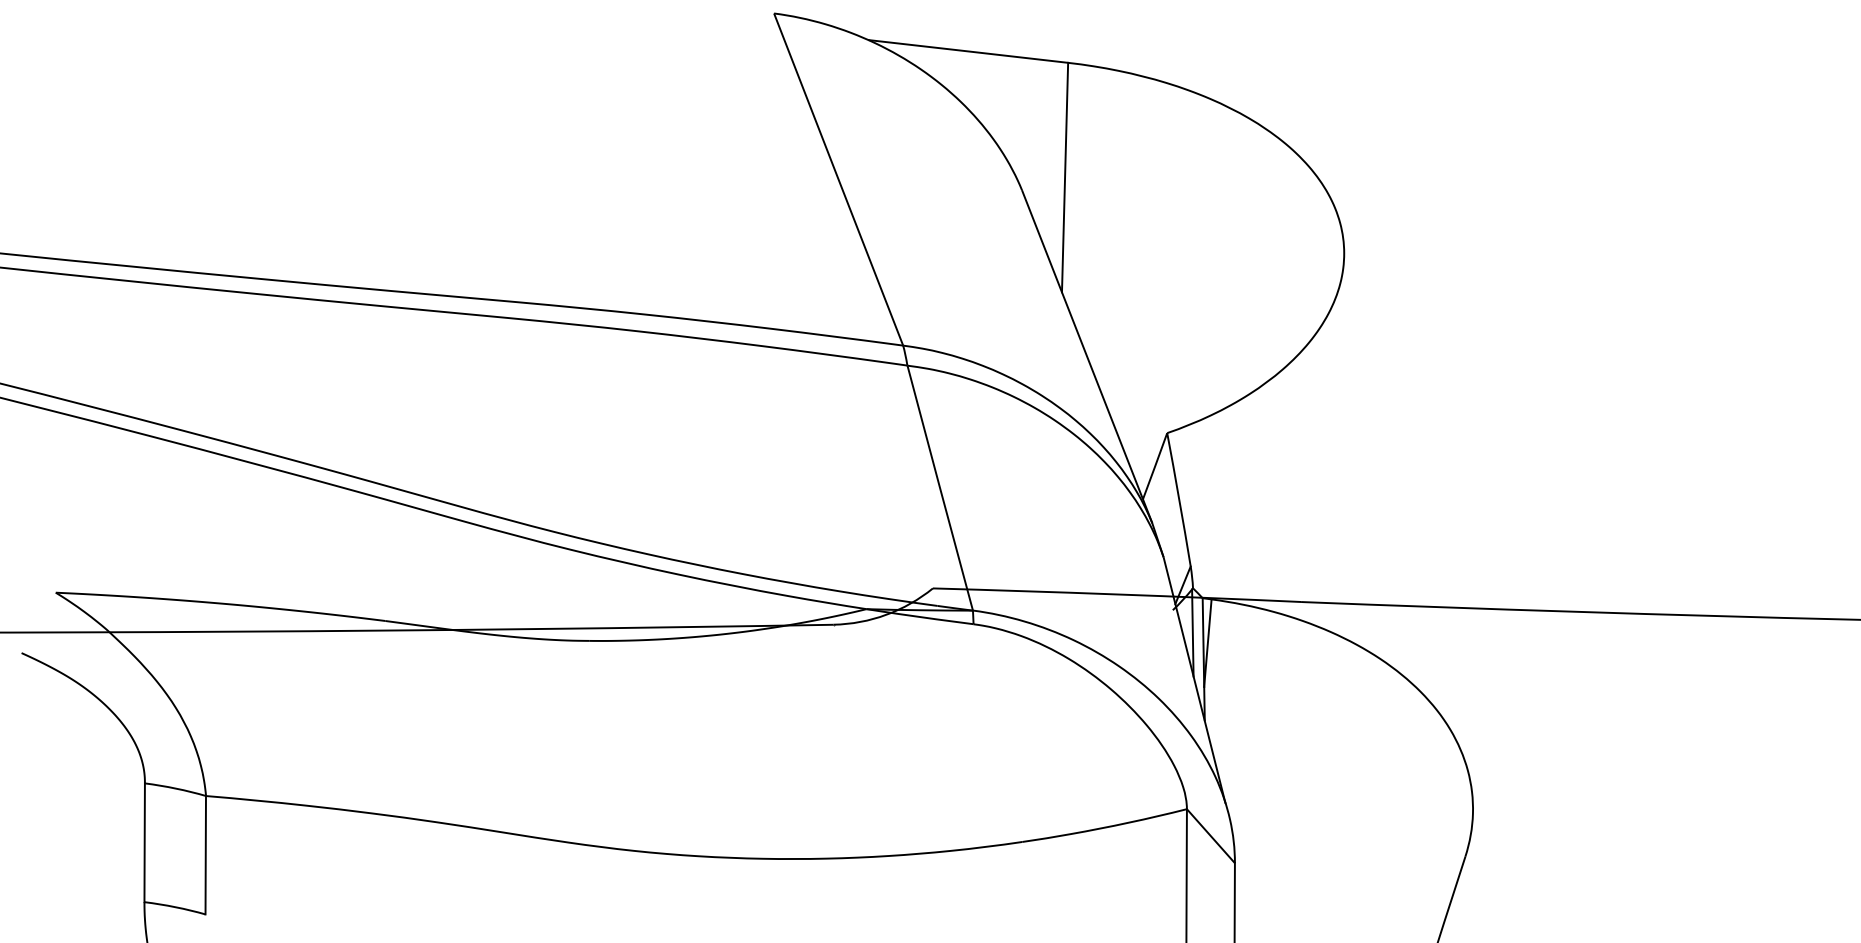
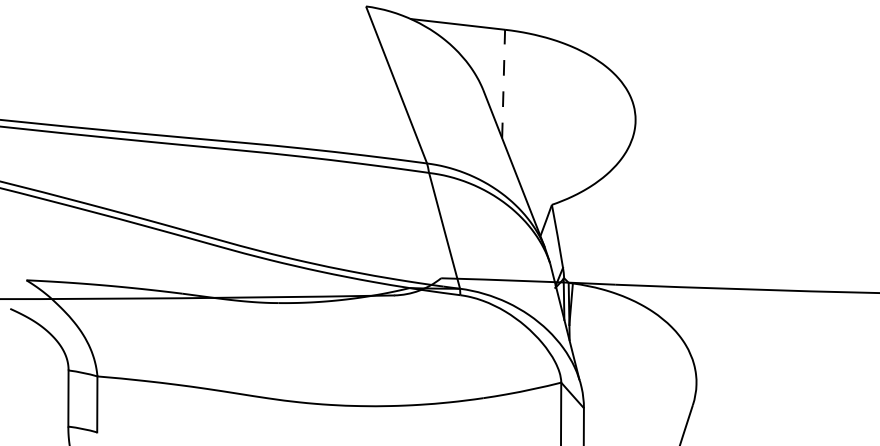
line: (1064, 176) -> (503, 83), solid -> dashed

